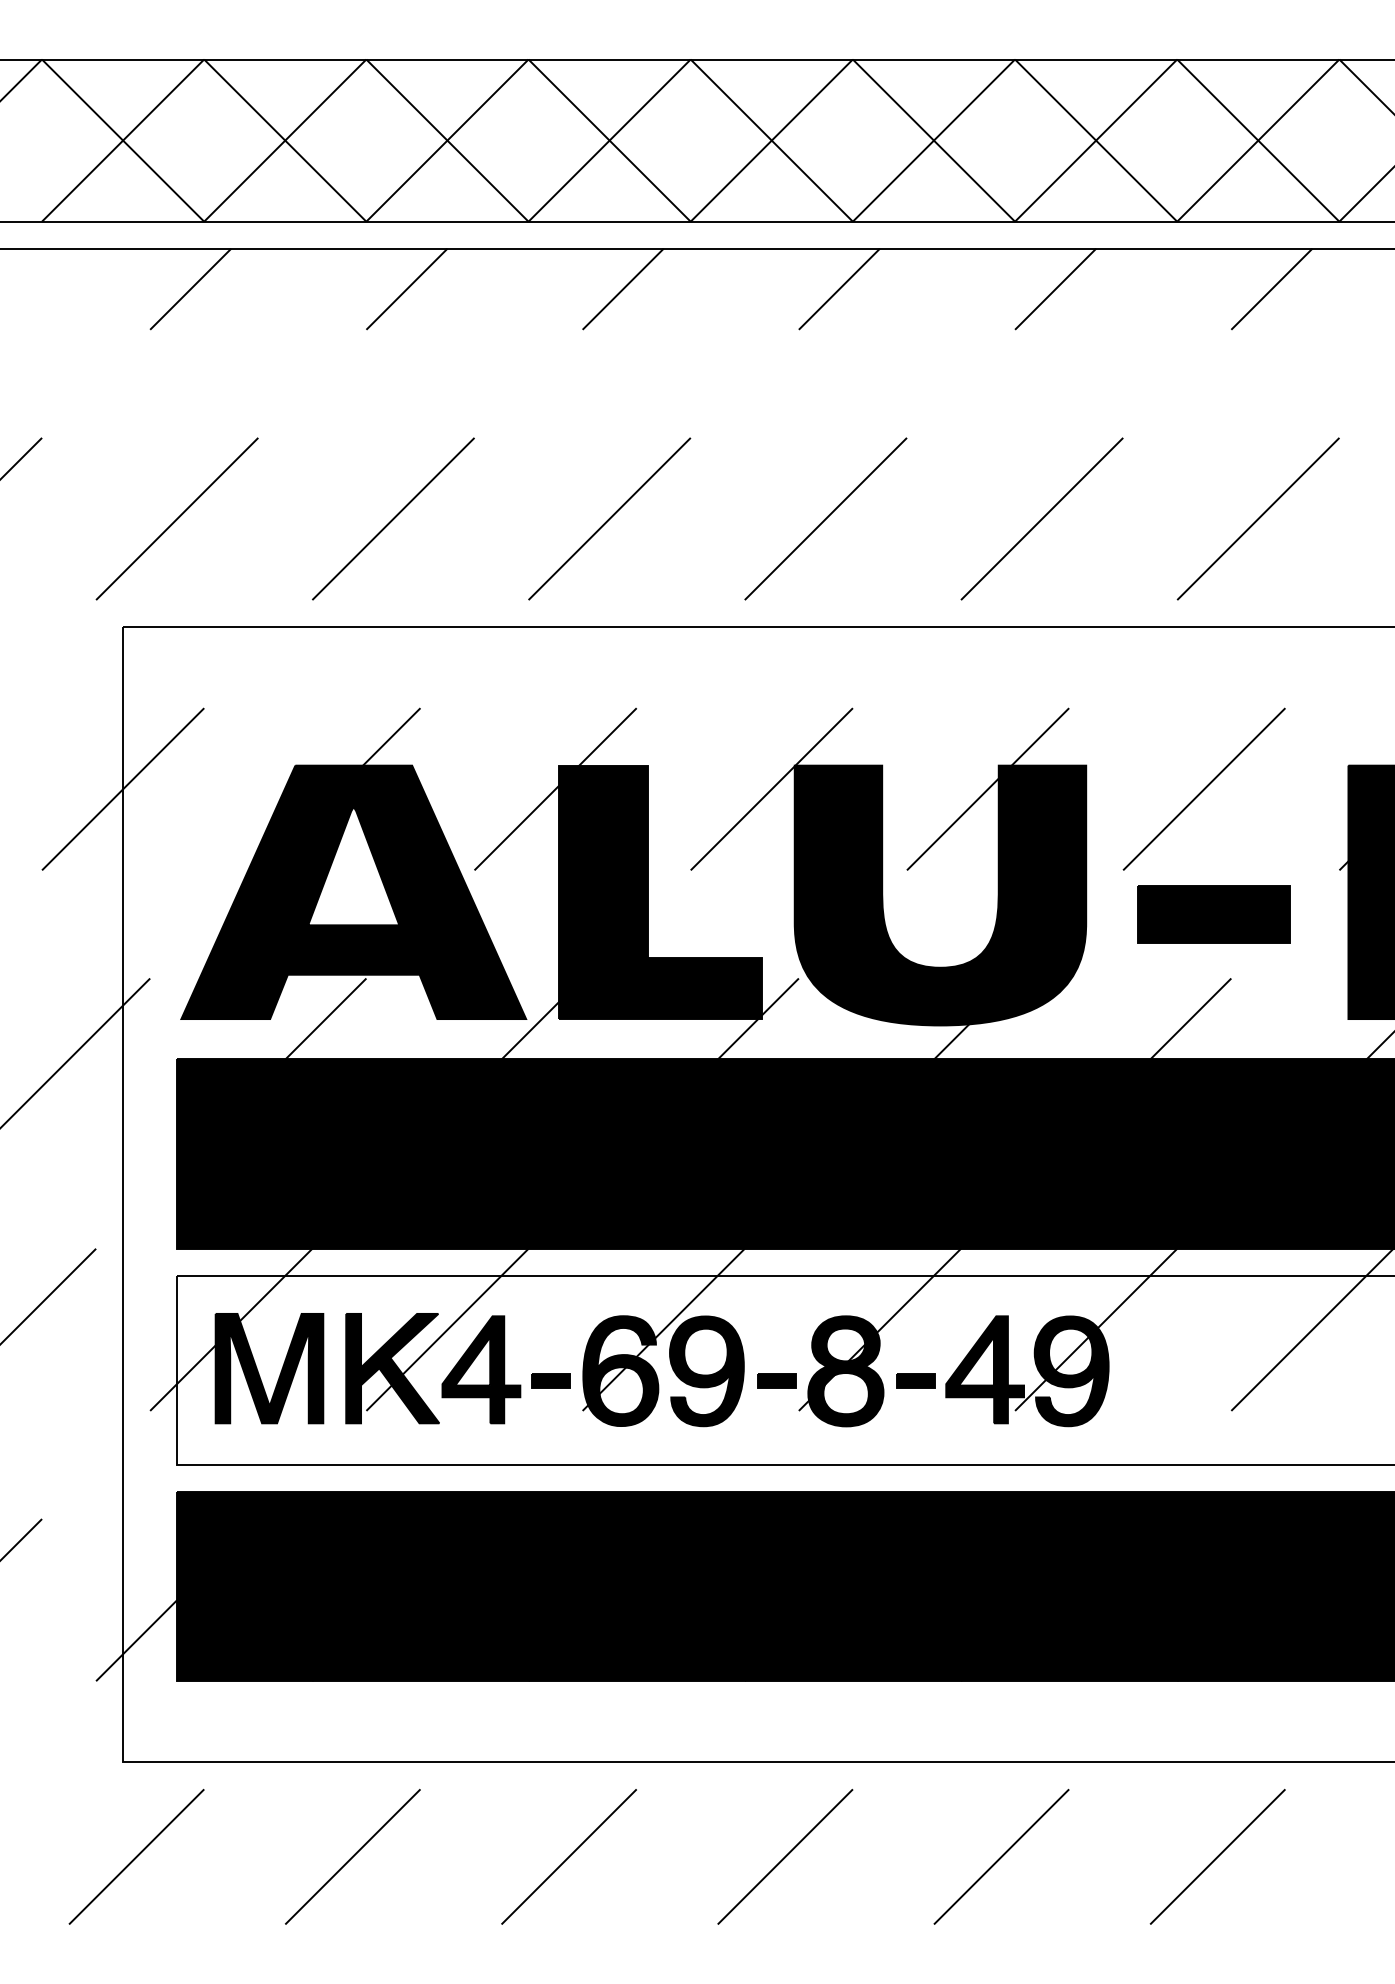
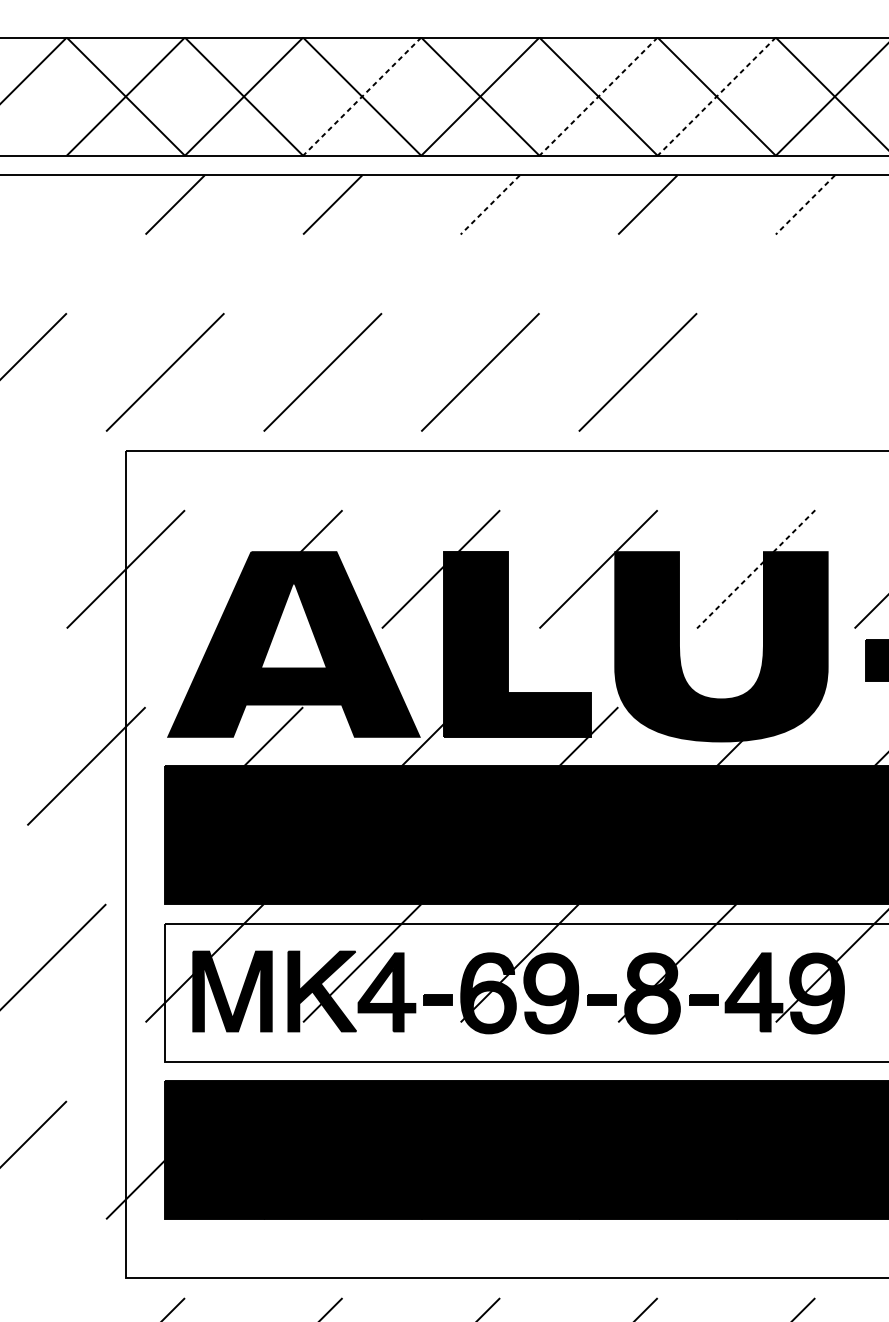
line: (447, 140) -> (362, 96), solid -> dashed
line: (771, 140) -> (598, 96), solid -> dashed
line: (933, 140) -> (716, 96), solid -> dashed
line: (622, 289) -> (489, 205), solid -> dashed
line: (1055, 289) -> (805, 205), solid -> dashed
line: (1041, 518) -> (795, 372), removed
line: (988, 789) -> (756, 569), solid -> dashed

